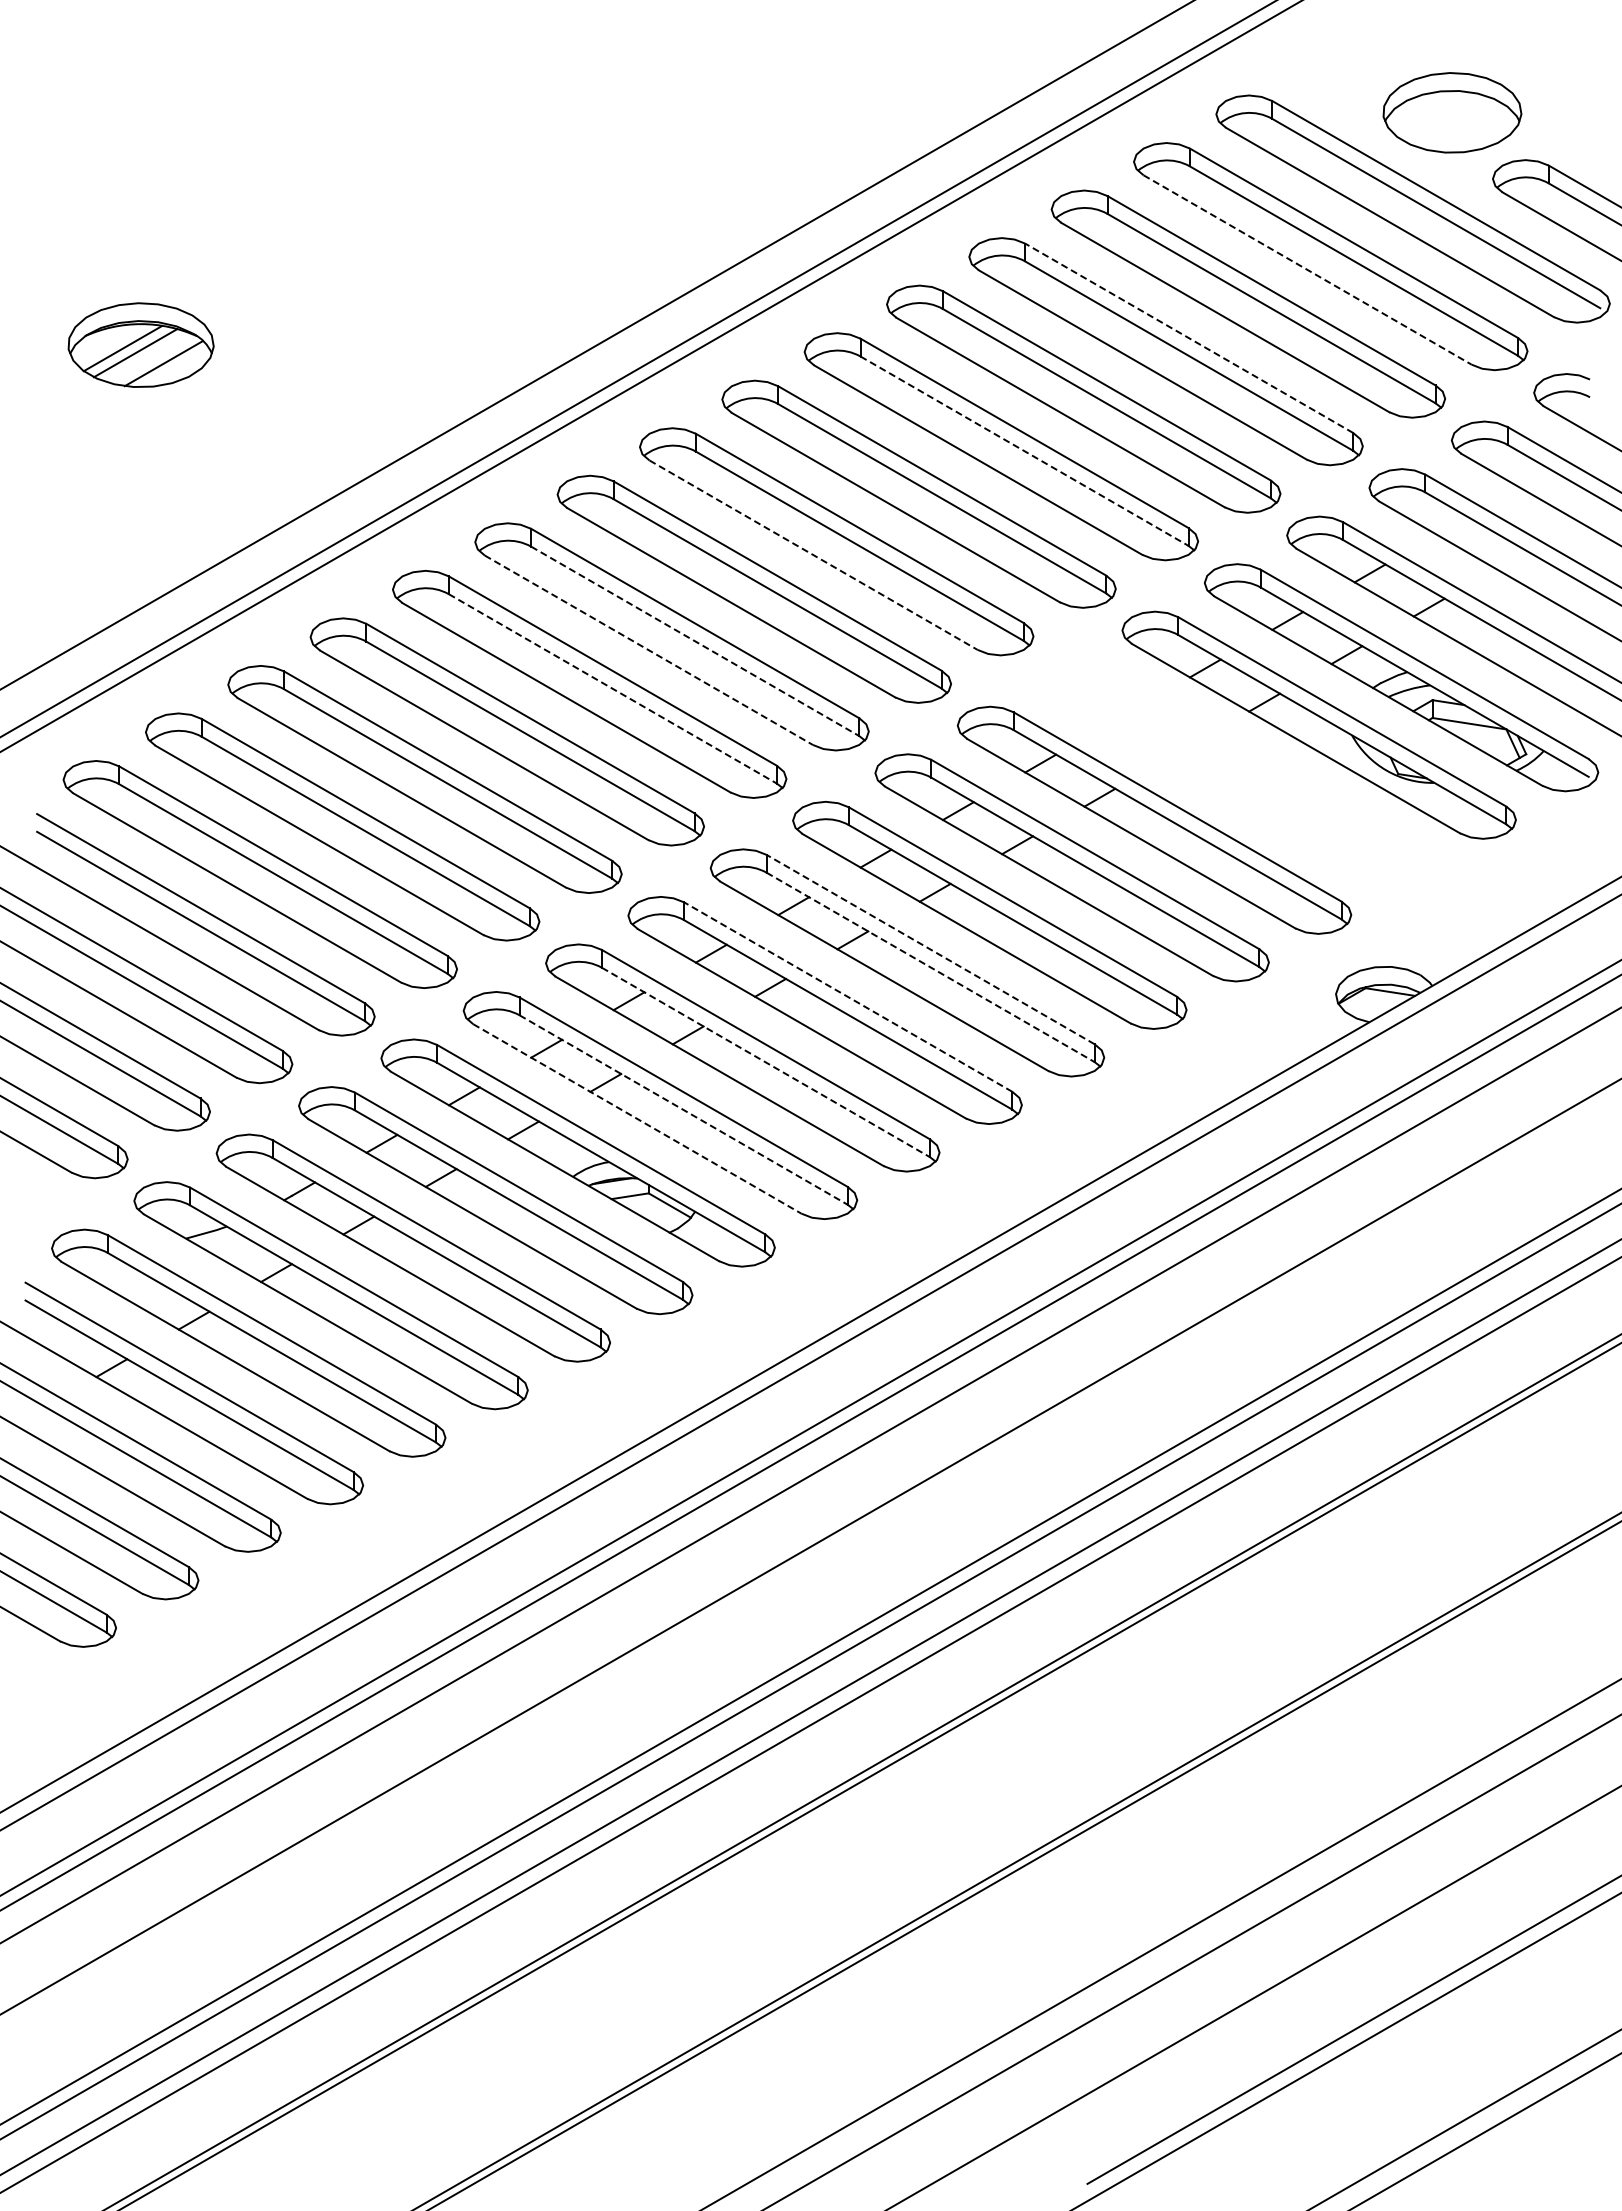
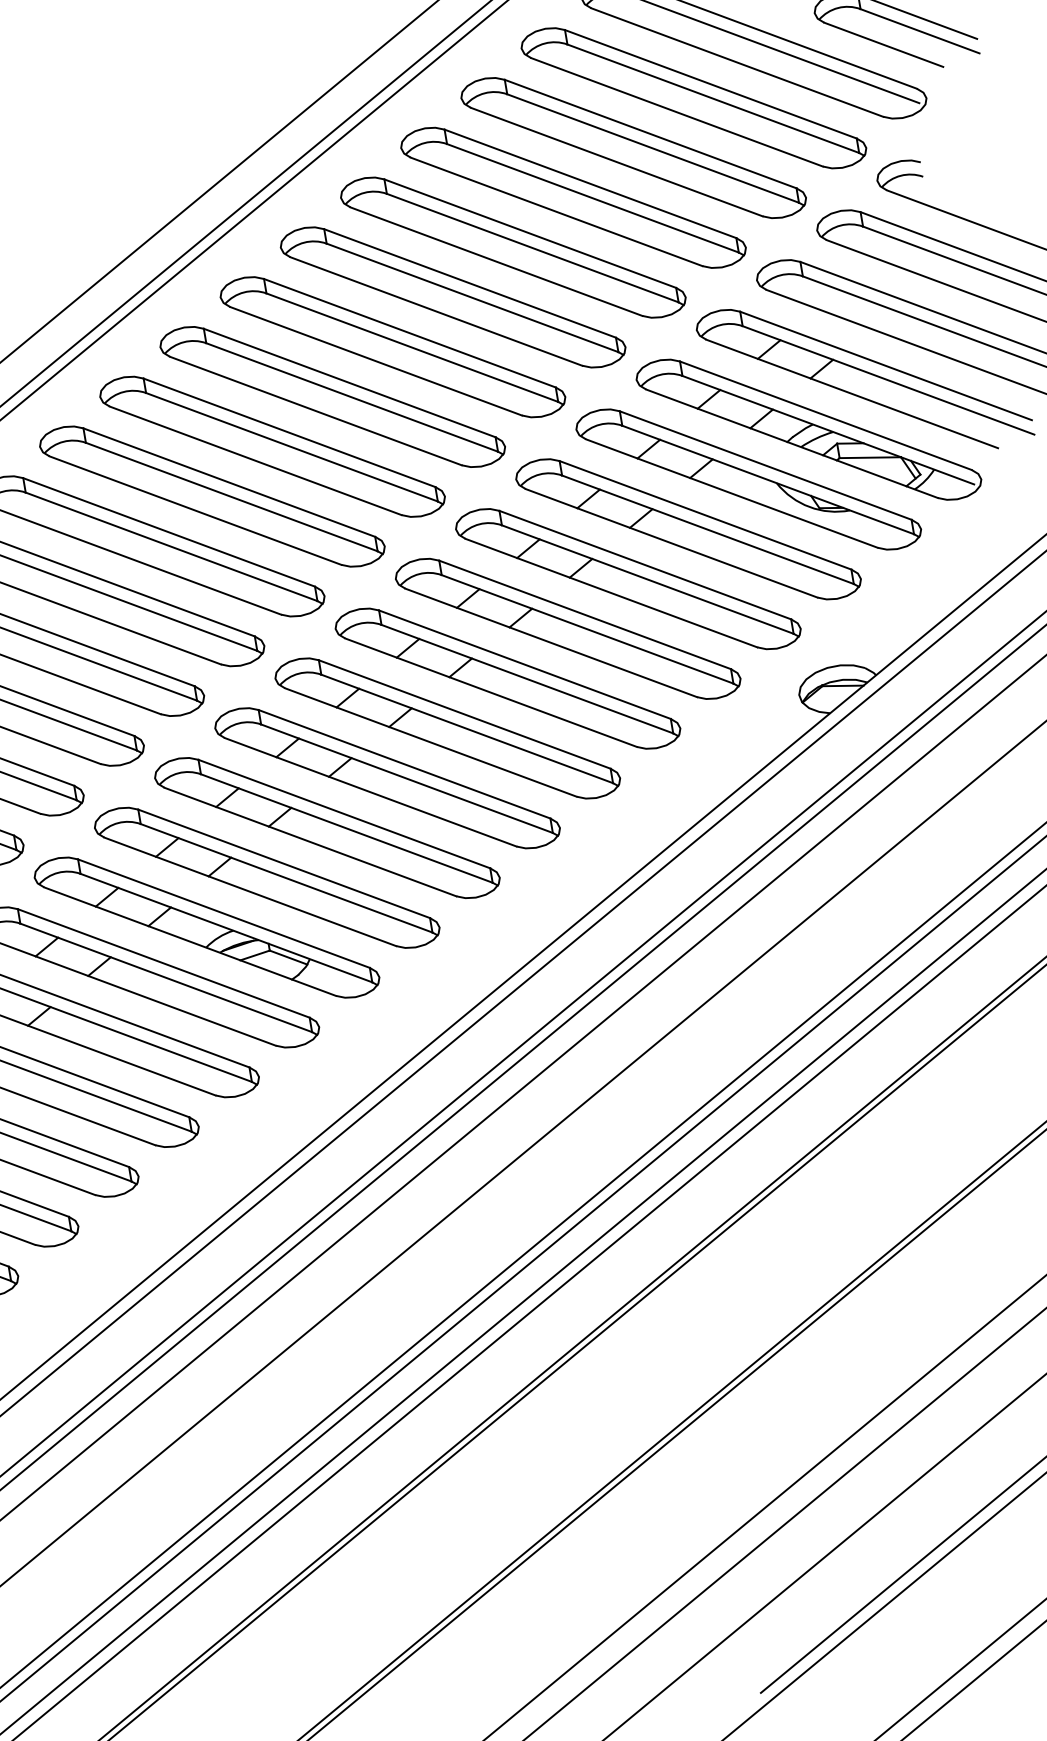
line: (1308, 270) -> (677, 112), dashed -> solid
line: (1188, 338) -> (589, 184), dashed -> solid
line: (1025, 451) -> (473, 298), dashed -> solid
line: (814, 555) -> (316, 411), dashed -> solid
line: (695, 641) -> (232, 497), dashed -> solid
line: (649, 650) -> (196, 510), dashed -> solid
line: (613, 689) -> (172, 547), dashed -> solid
part: (1236, 772) -> (688, 529), added
line: (930, 949) -> (464, 714), dashed -> solid
line: (931, 967) -> (467, 728), dashed -> solid
line: (847, 996) -> (403, 763), dashed -> solid
line: (766, 1062) -> (347, 828), dashed -> solid
line: (684, 1110) -> (287, 878), dashed -> solid
line: (637, 1119) -> (250, 892), dashed -> solid

